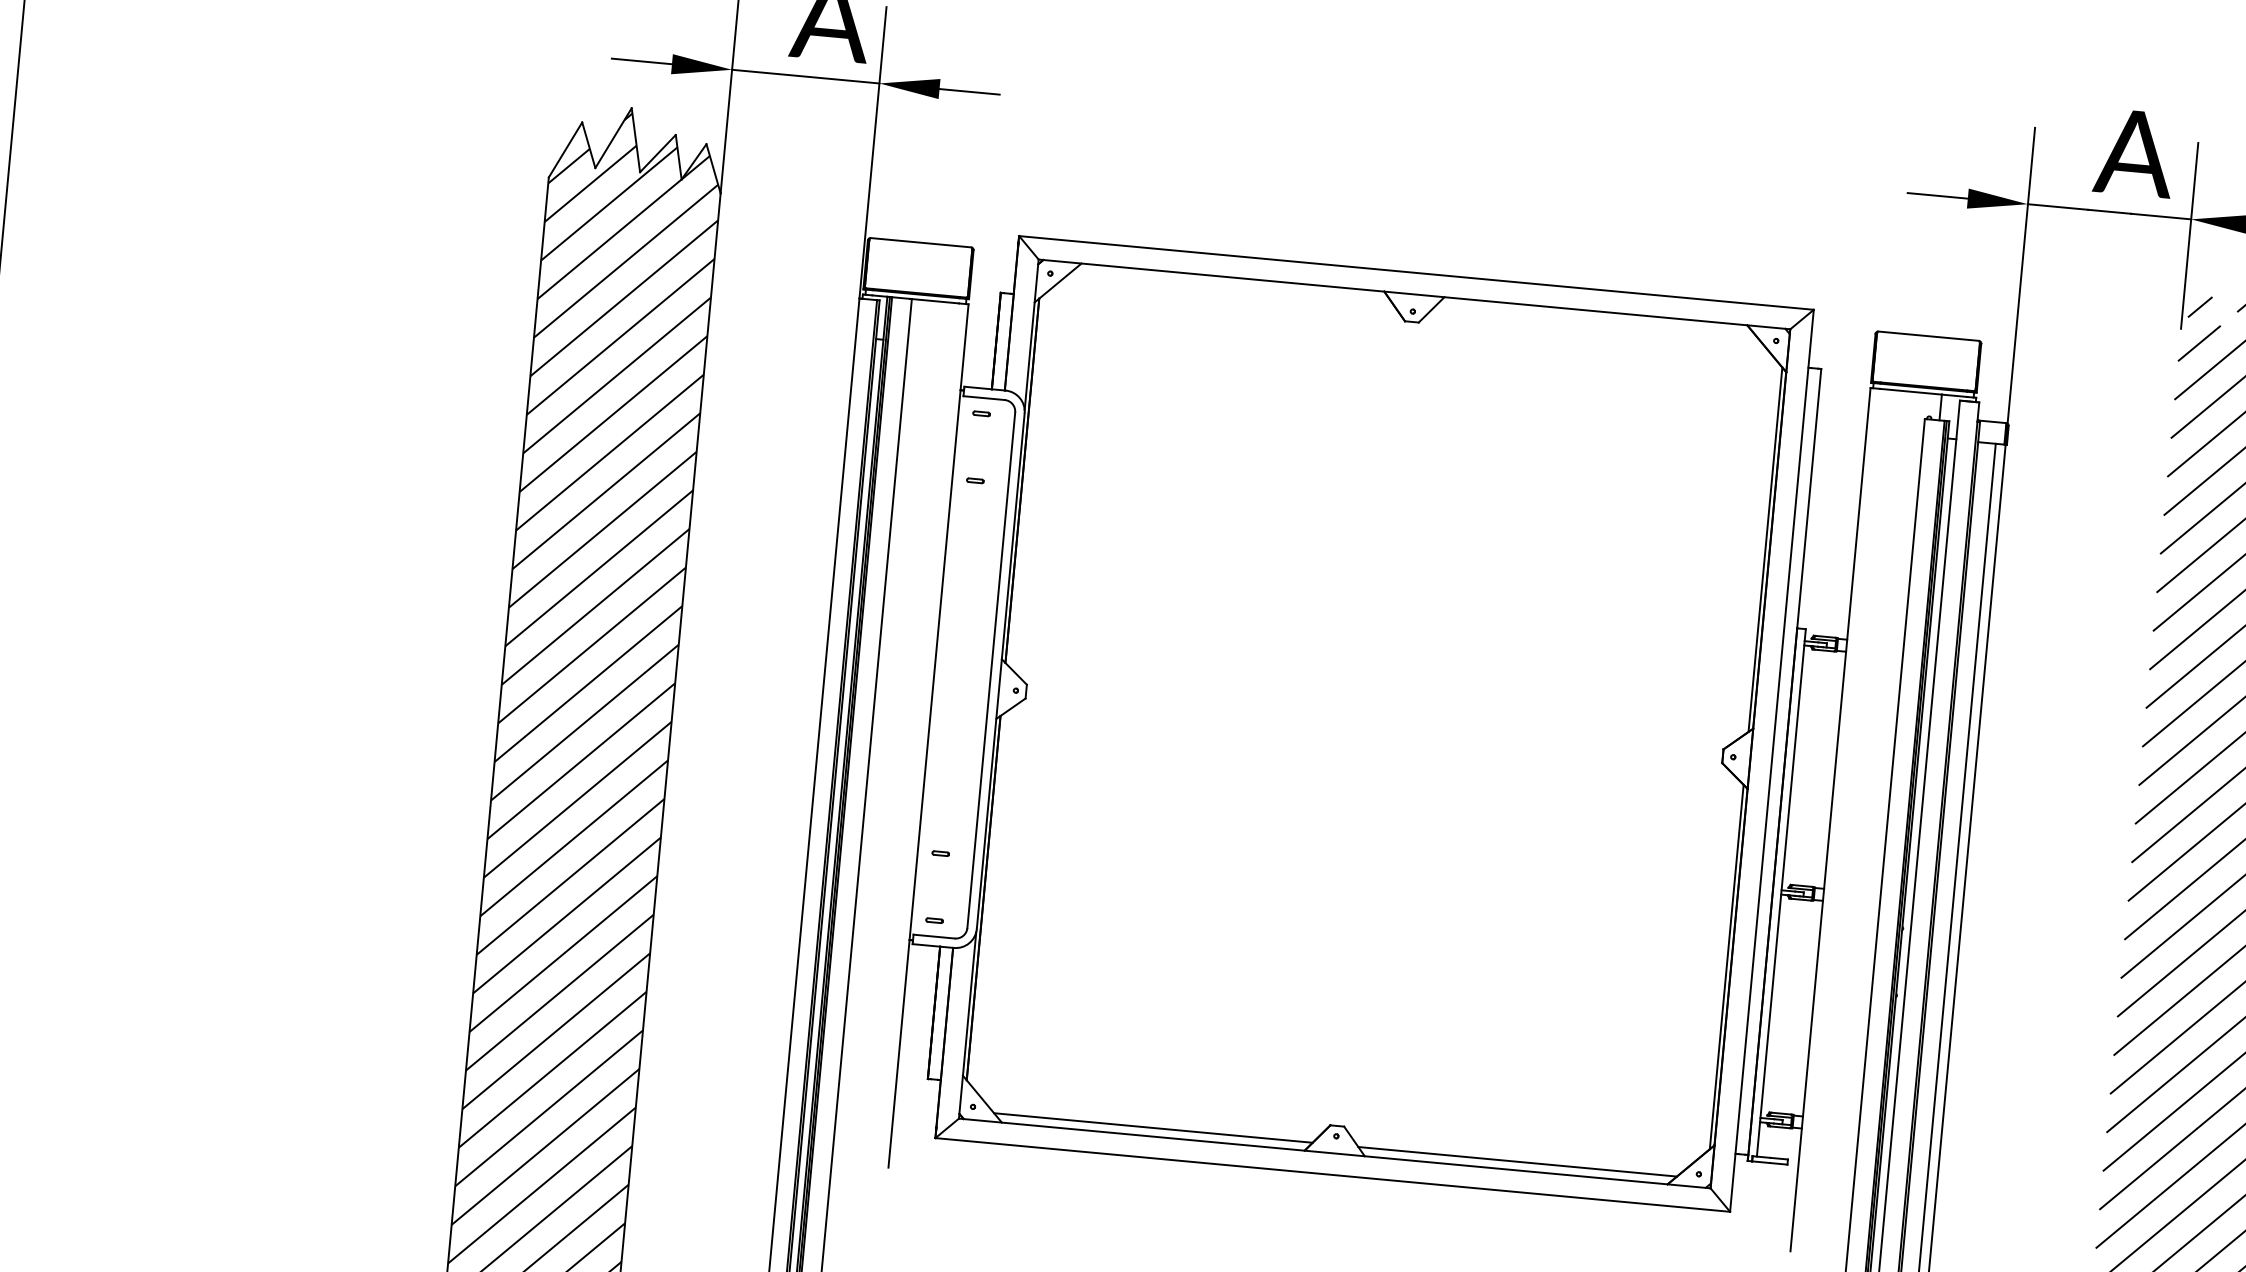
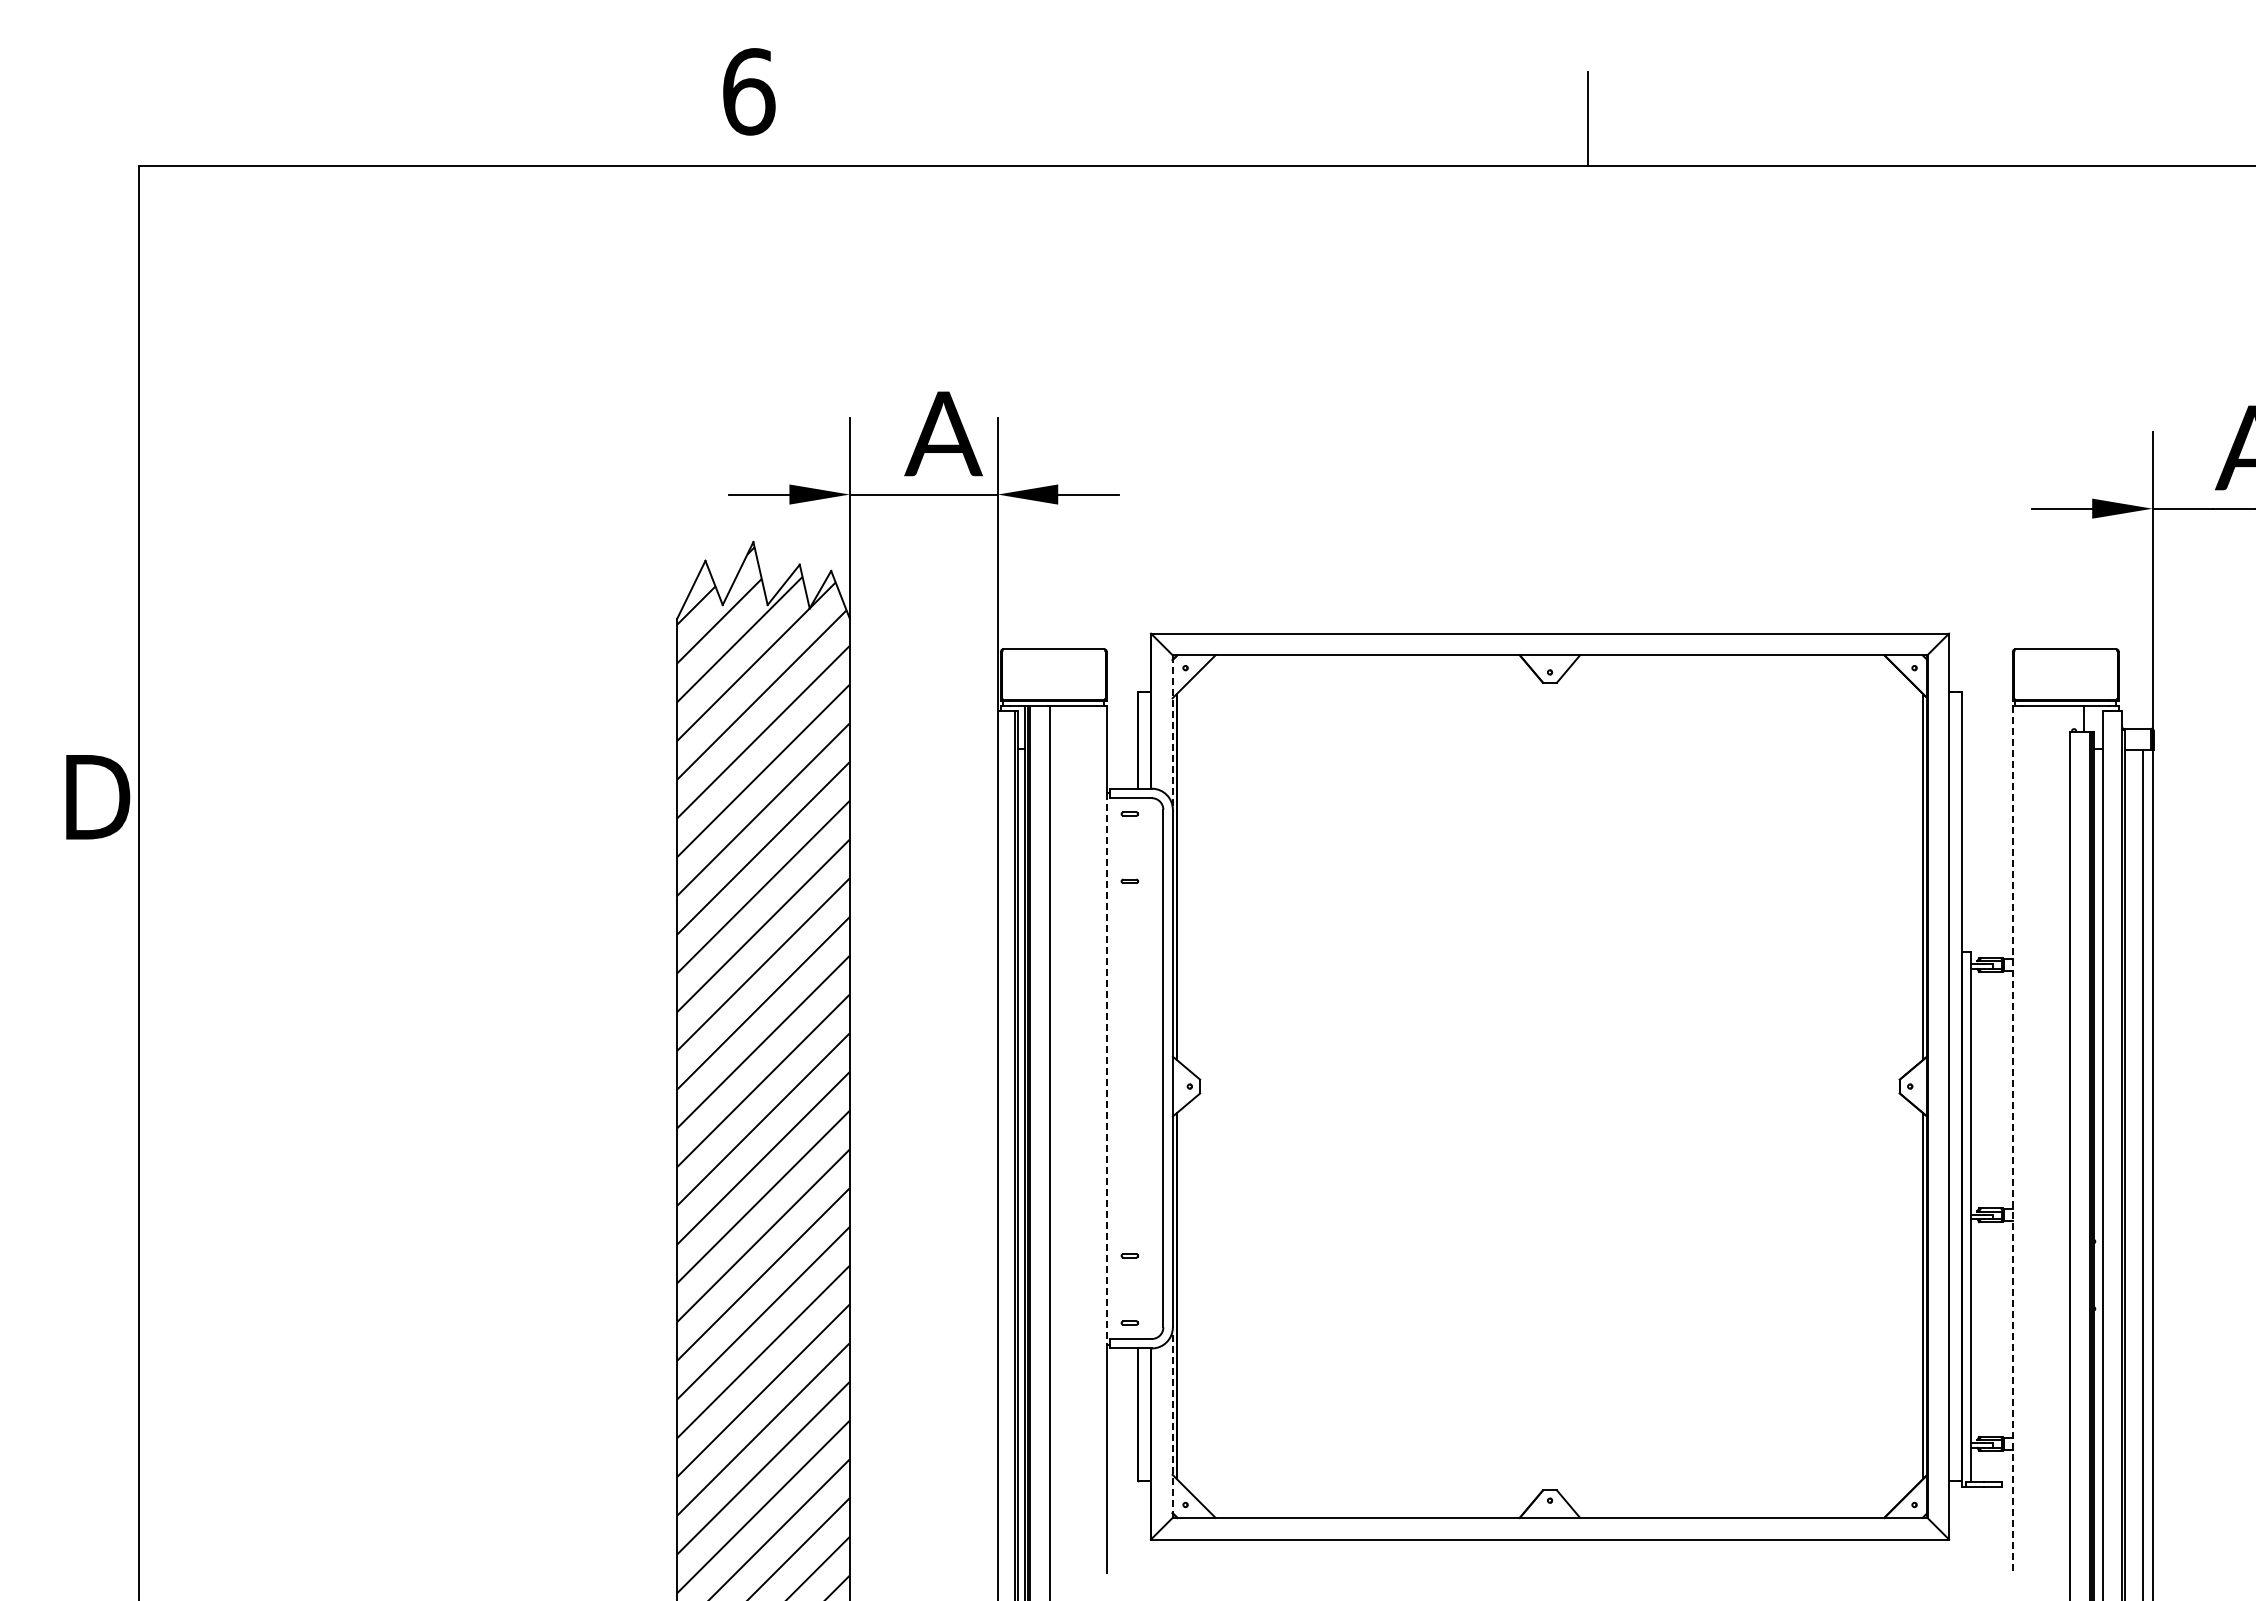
line: (1031, 334) -> (1172, 730), solid -> dashed
line: (934, 665) -> (1106, 1069), solid -> dashed
line: (1830, 819) -> (2012, 1139), solid -> dashed
line: (967, 1025) -> (1172, 1424), solid -> dashed
line: (1153, 1128) -> (1367, 1509), removed
line: (1517, 1161) -> (1732, 1509), removed

